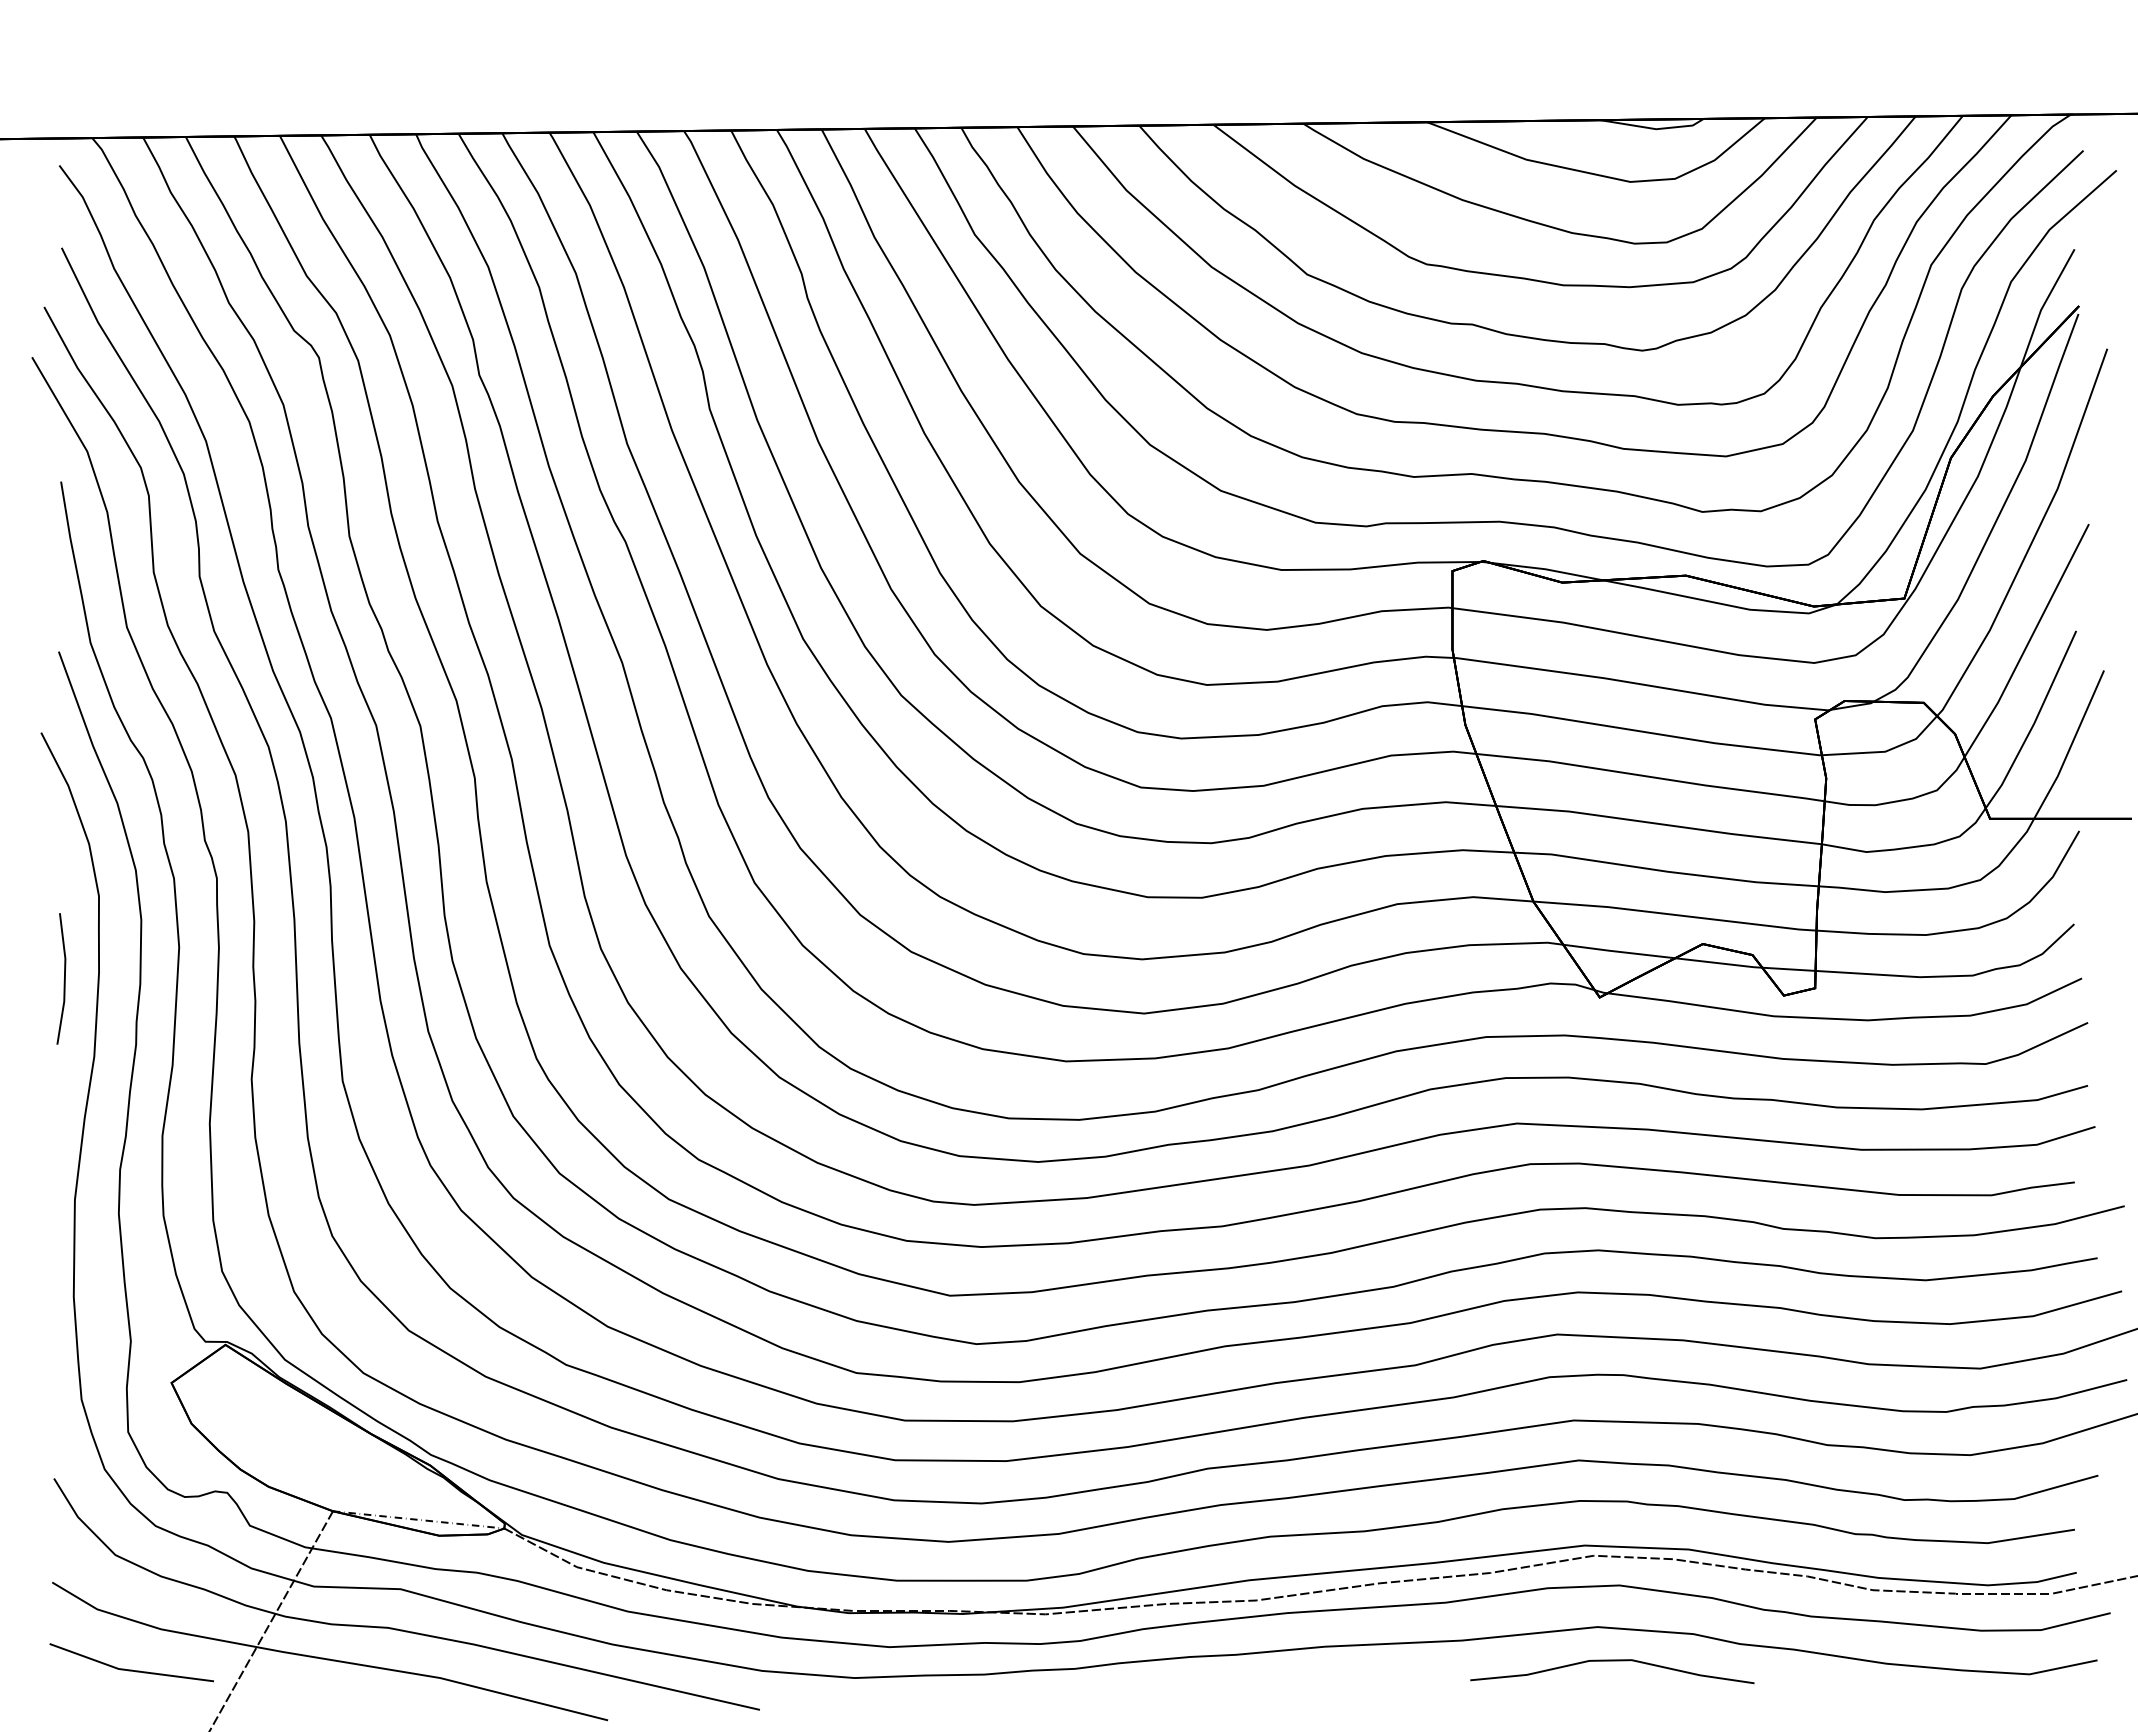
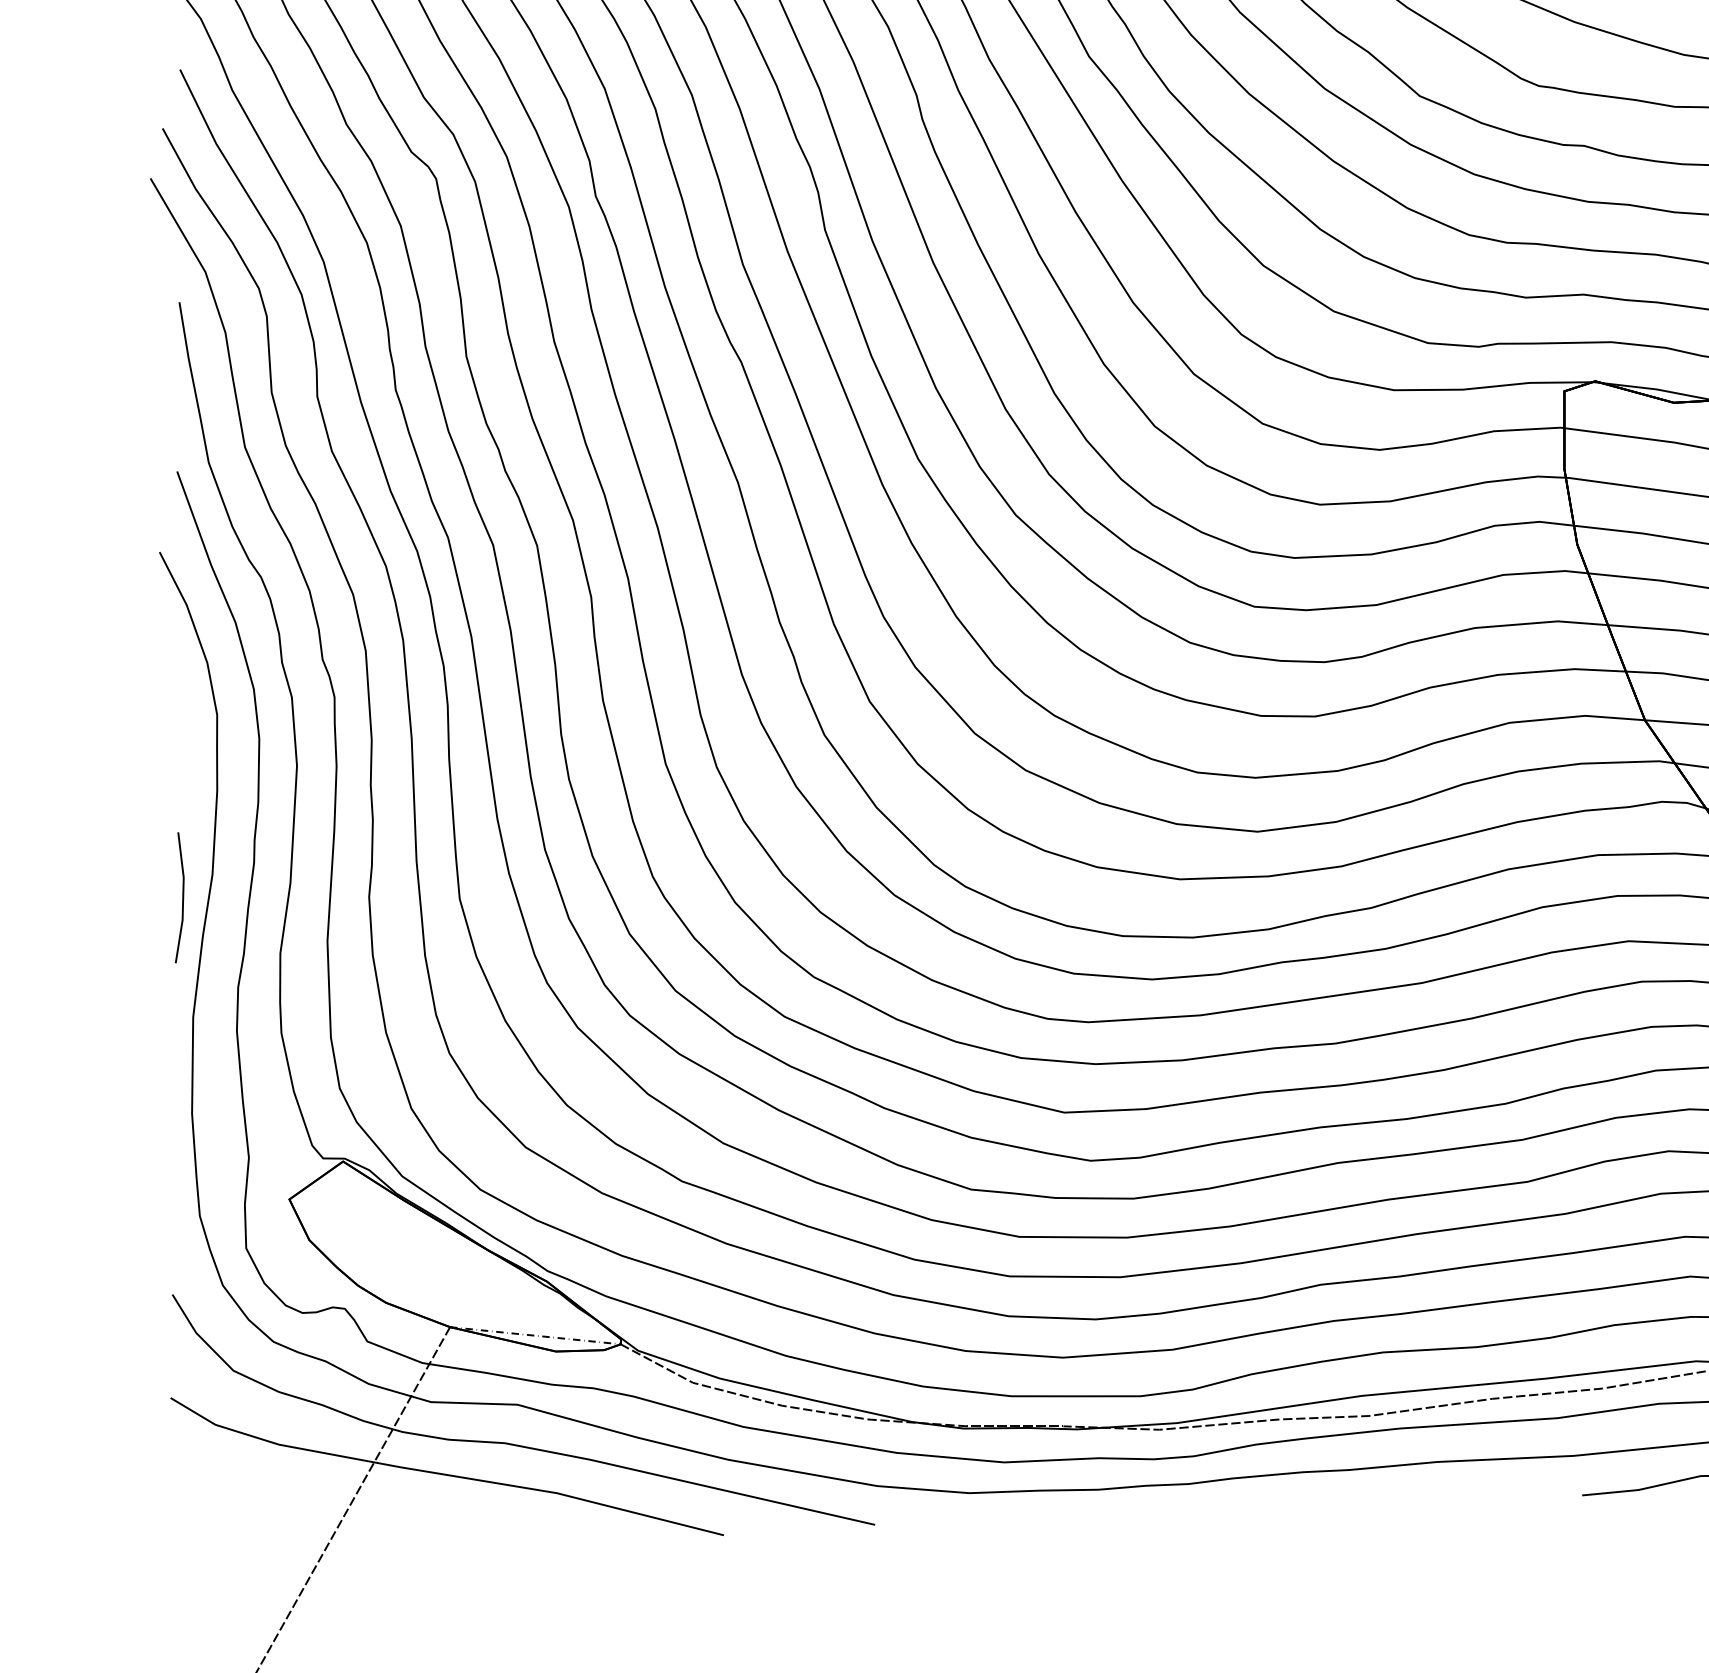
line: (63, 980) -> (181, 899), moved
line: (131, 1669) -> (249, 1484), removed

